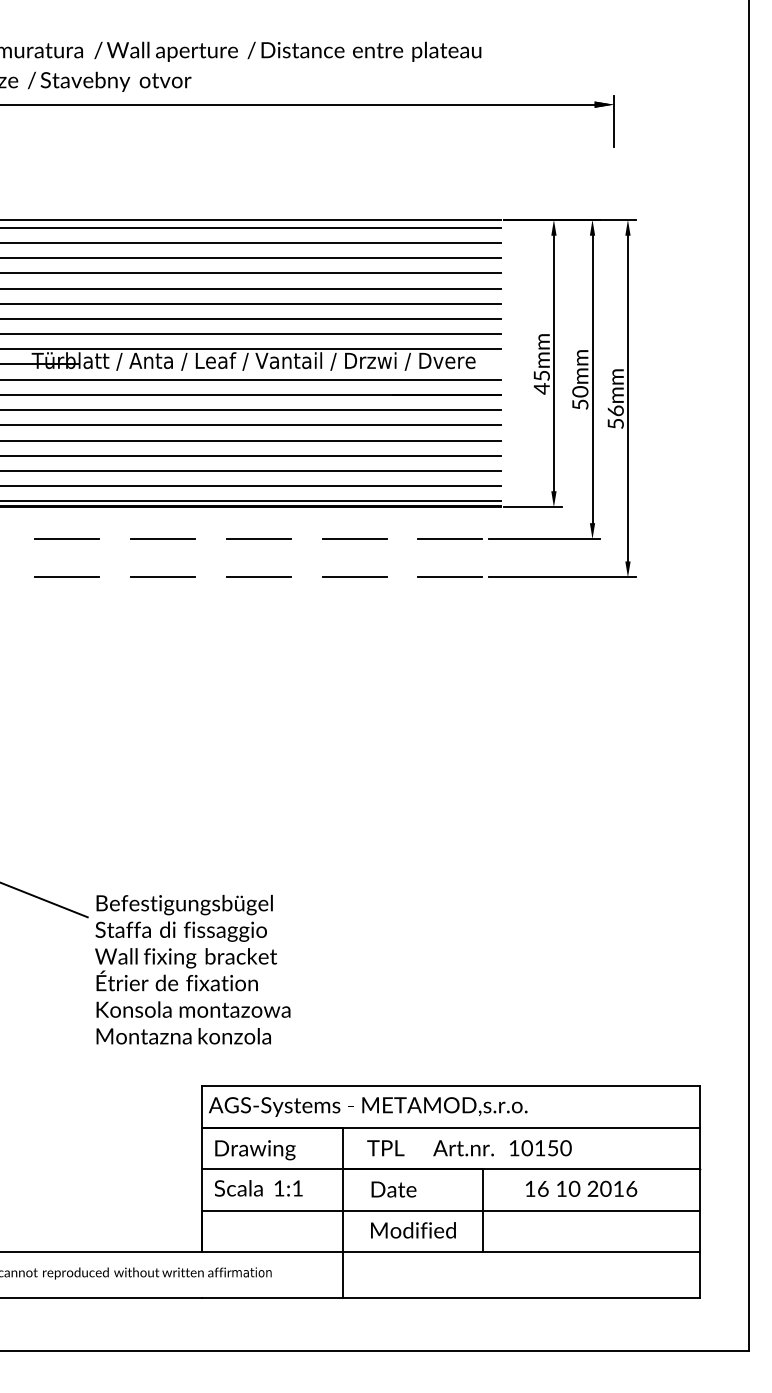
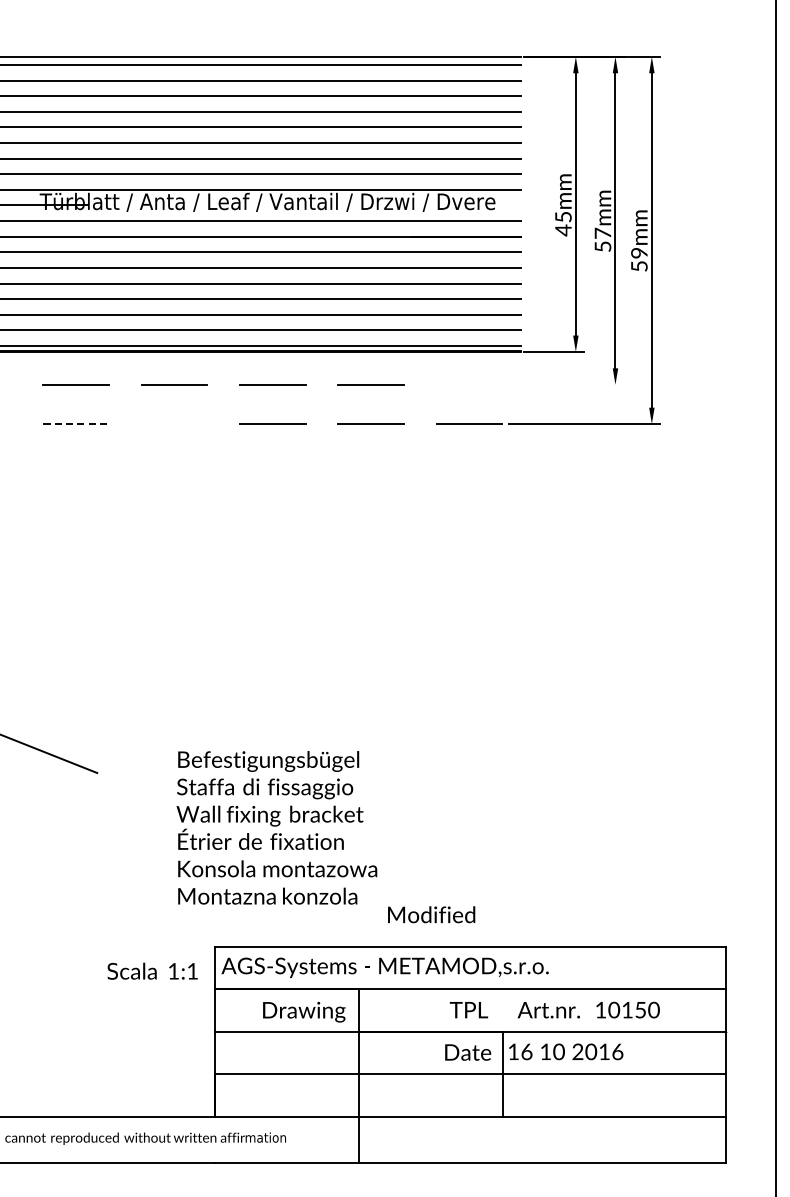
text: (580, 391) -> (603, 233), 50mm -> 57mm
text: (615, 410) -> (639, 252), 56mm -> 59mm
line: (450, 539) -> (469, 385), removed
line: (544, 539) -> (566, 385), removed
line: (67, 577) -> (76, 424), solid -> dashed
line: (162, 577) -> (173, 424), removed
text: (192, 969) -> (276, 827), moved
text: (469, 1148) -> (554, 1010), moved
text: (255, 1150) -> (304, 1012), moved
text: (258, 1188) -> (152, 971), moved
text: (581, 1188) -> (566, 1051), moved
text: (393, 1189) -> (467, 1052), moved
text: (413, 1230) -> (431, 914), moved

